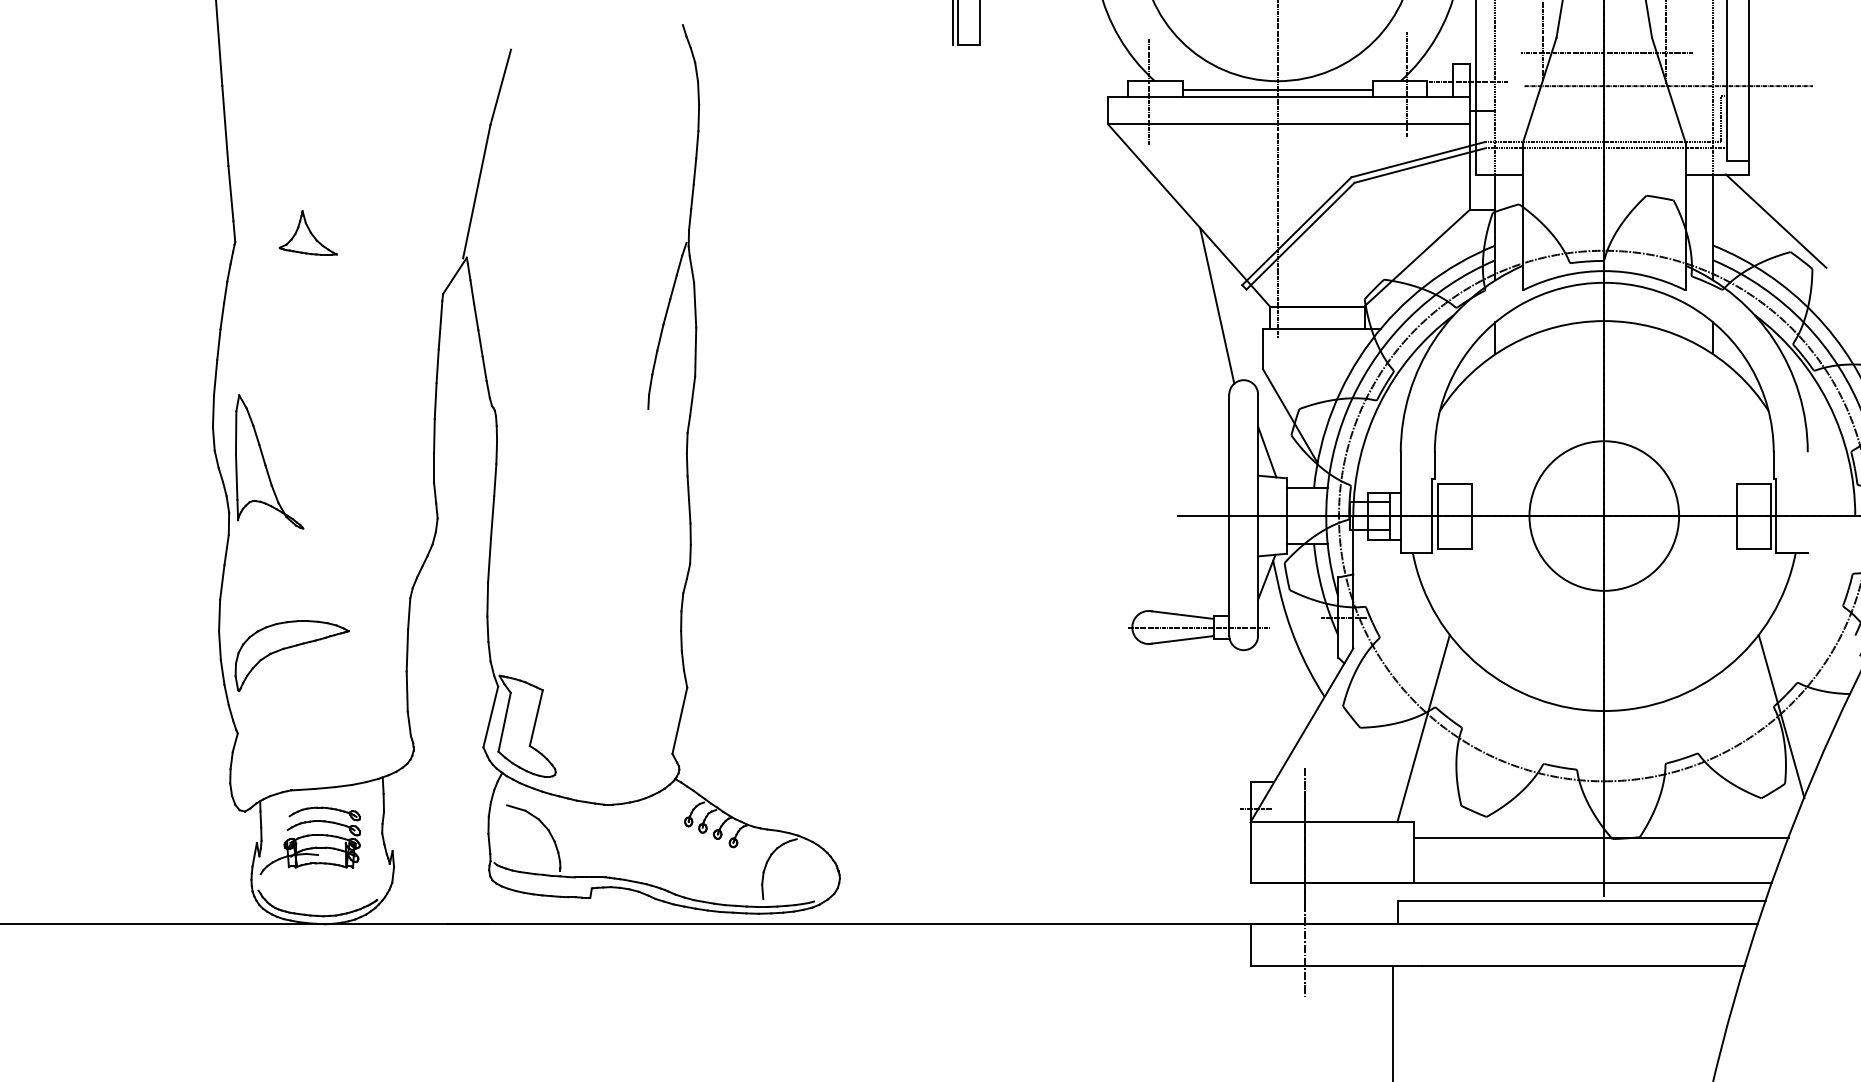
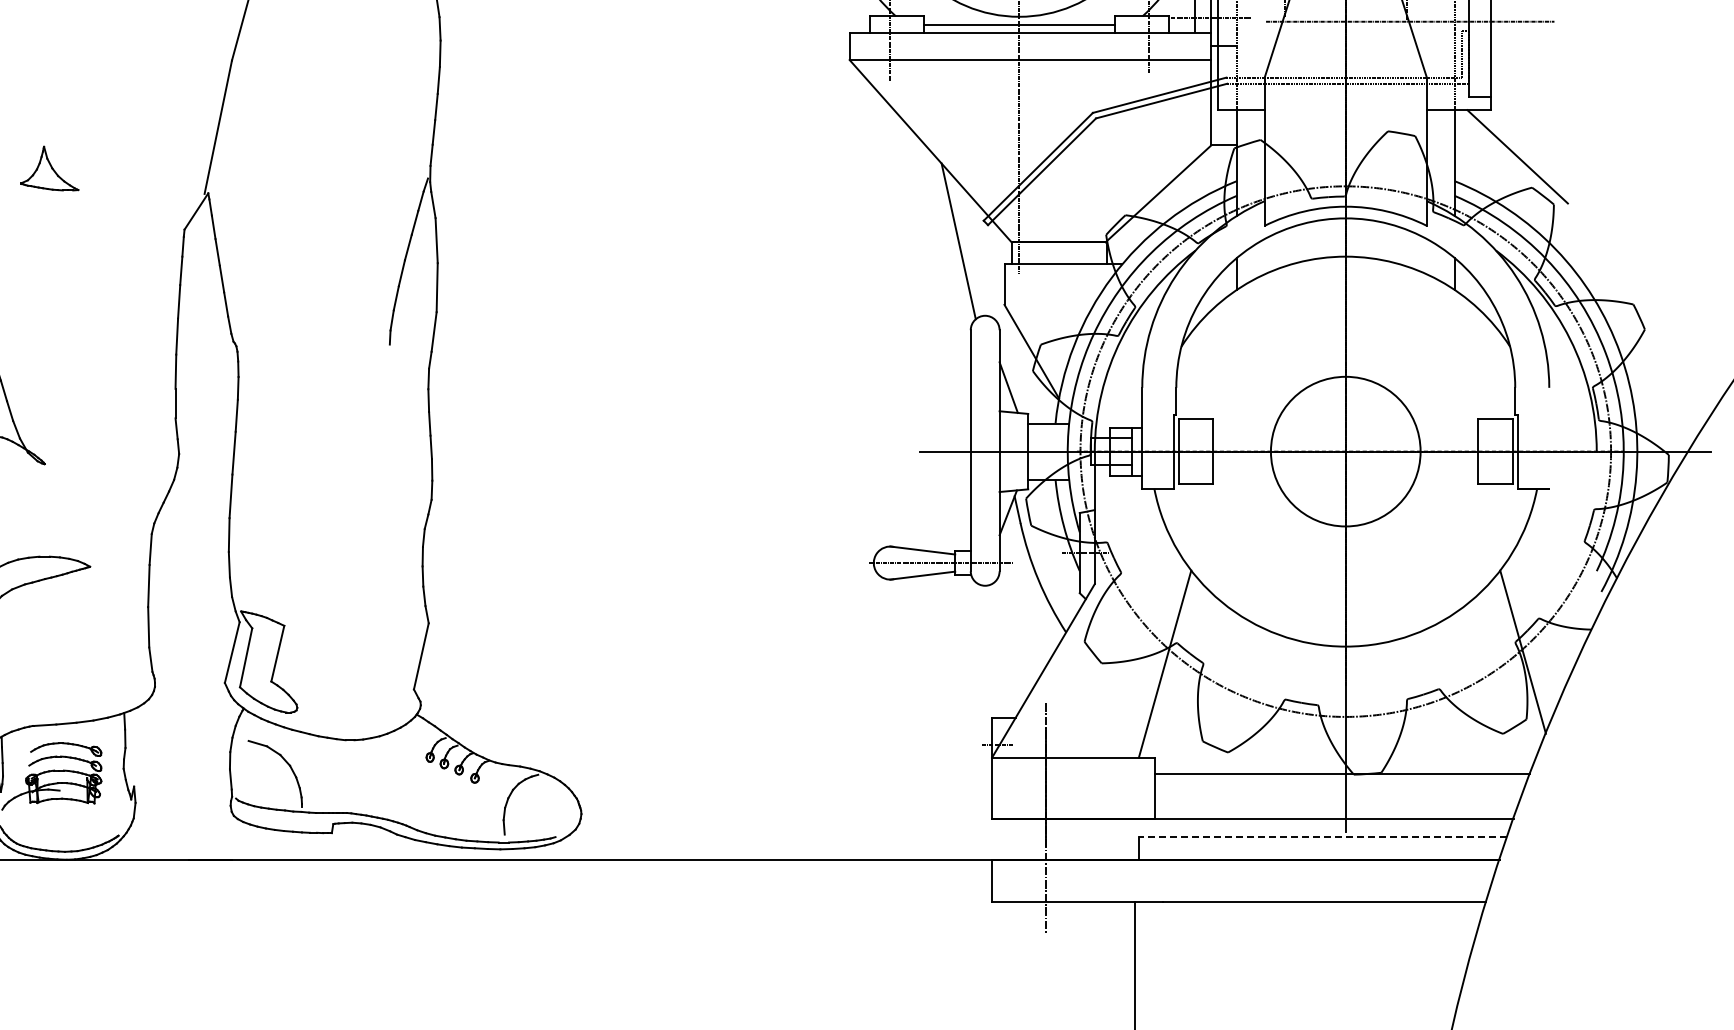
line: (1581, 901) -> (1322, 837), solid -> dashed

